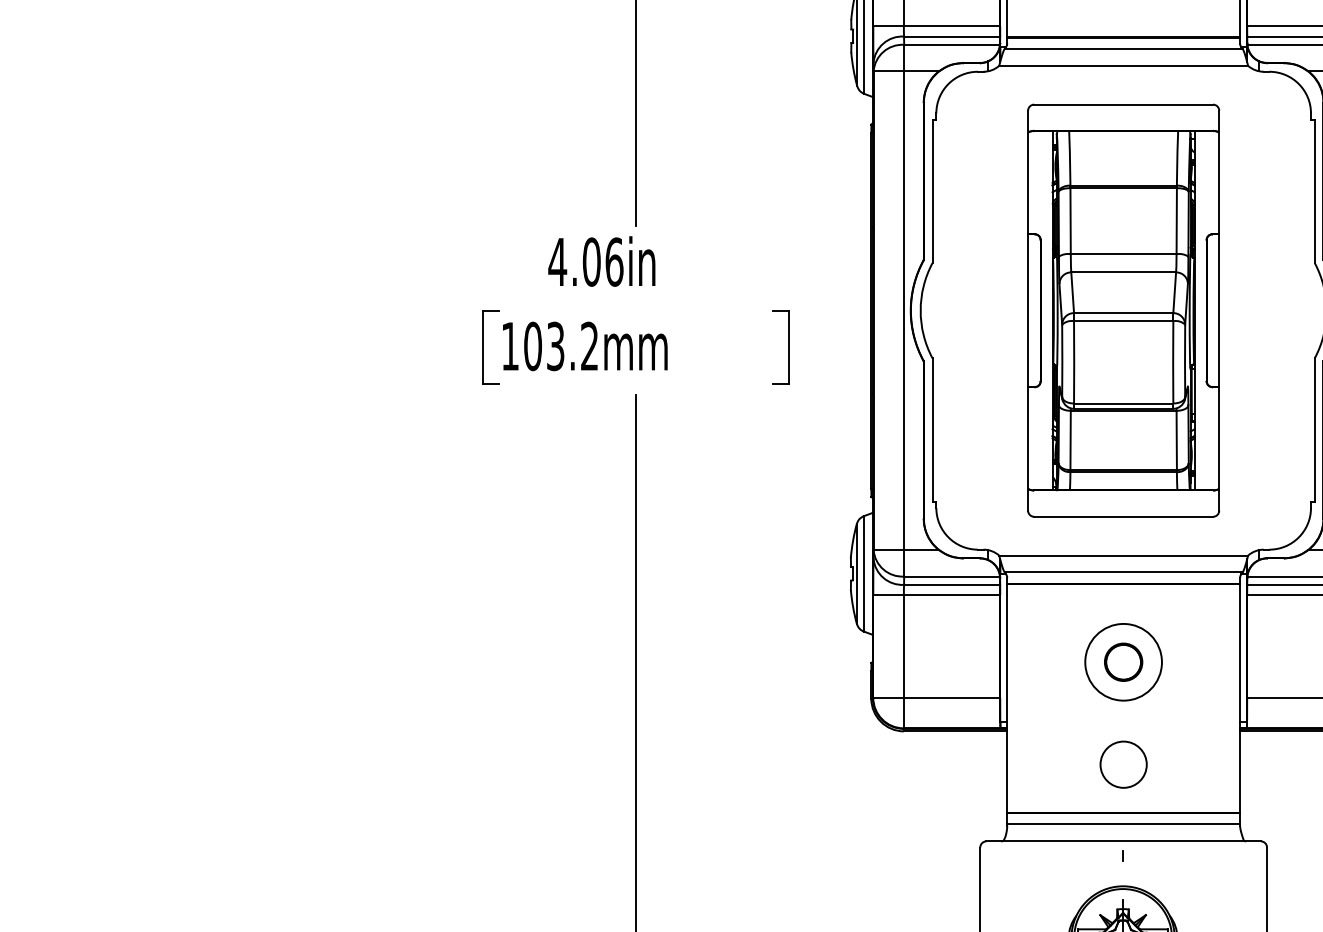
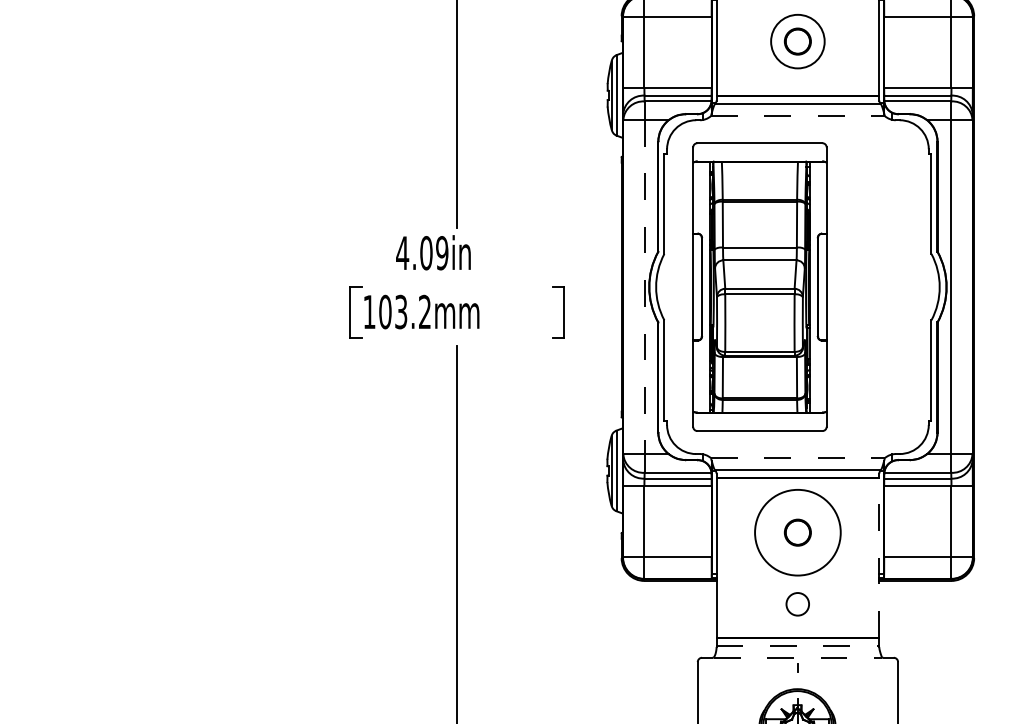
line: (1123, 66) -> (797, 116), solid -> dashed
text: (614, 262) -> (442, 253), 4.06in -> 4.09in
part: (1123, 309) -> (759, 286), moved
line: (904, 311) -> (644, 287), solid -> dashed
line: (1123, 556) -> (797, 458), solid -> dashed
circle: (1123, 661) -> (797, 532), size x1.6
line: (1240, 697) -> (879, 557), solid -> dashed
circle: (1123, 765) -> (797, 604), size x0.7
line: (1124, 823) -> (798, 645), solid -> dashed
line: (1124, 840) -> (798, 657), solid -> dashed

